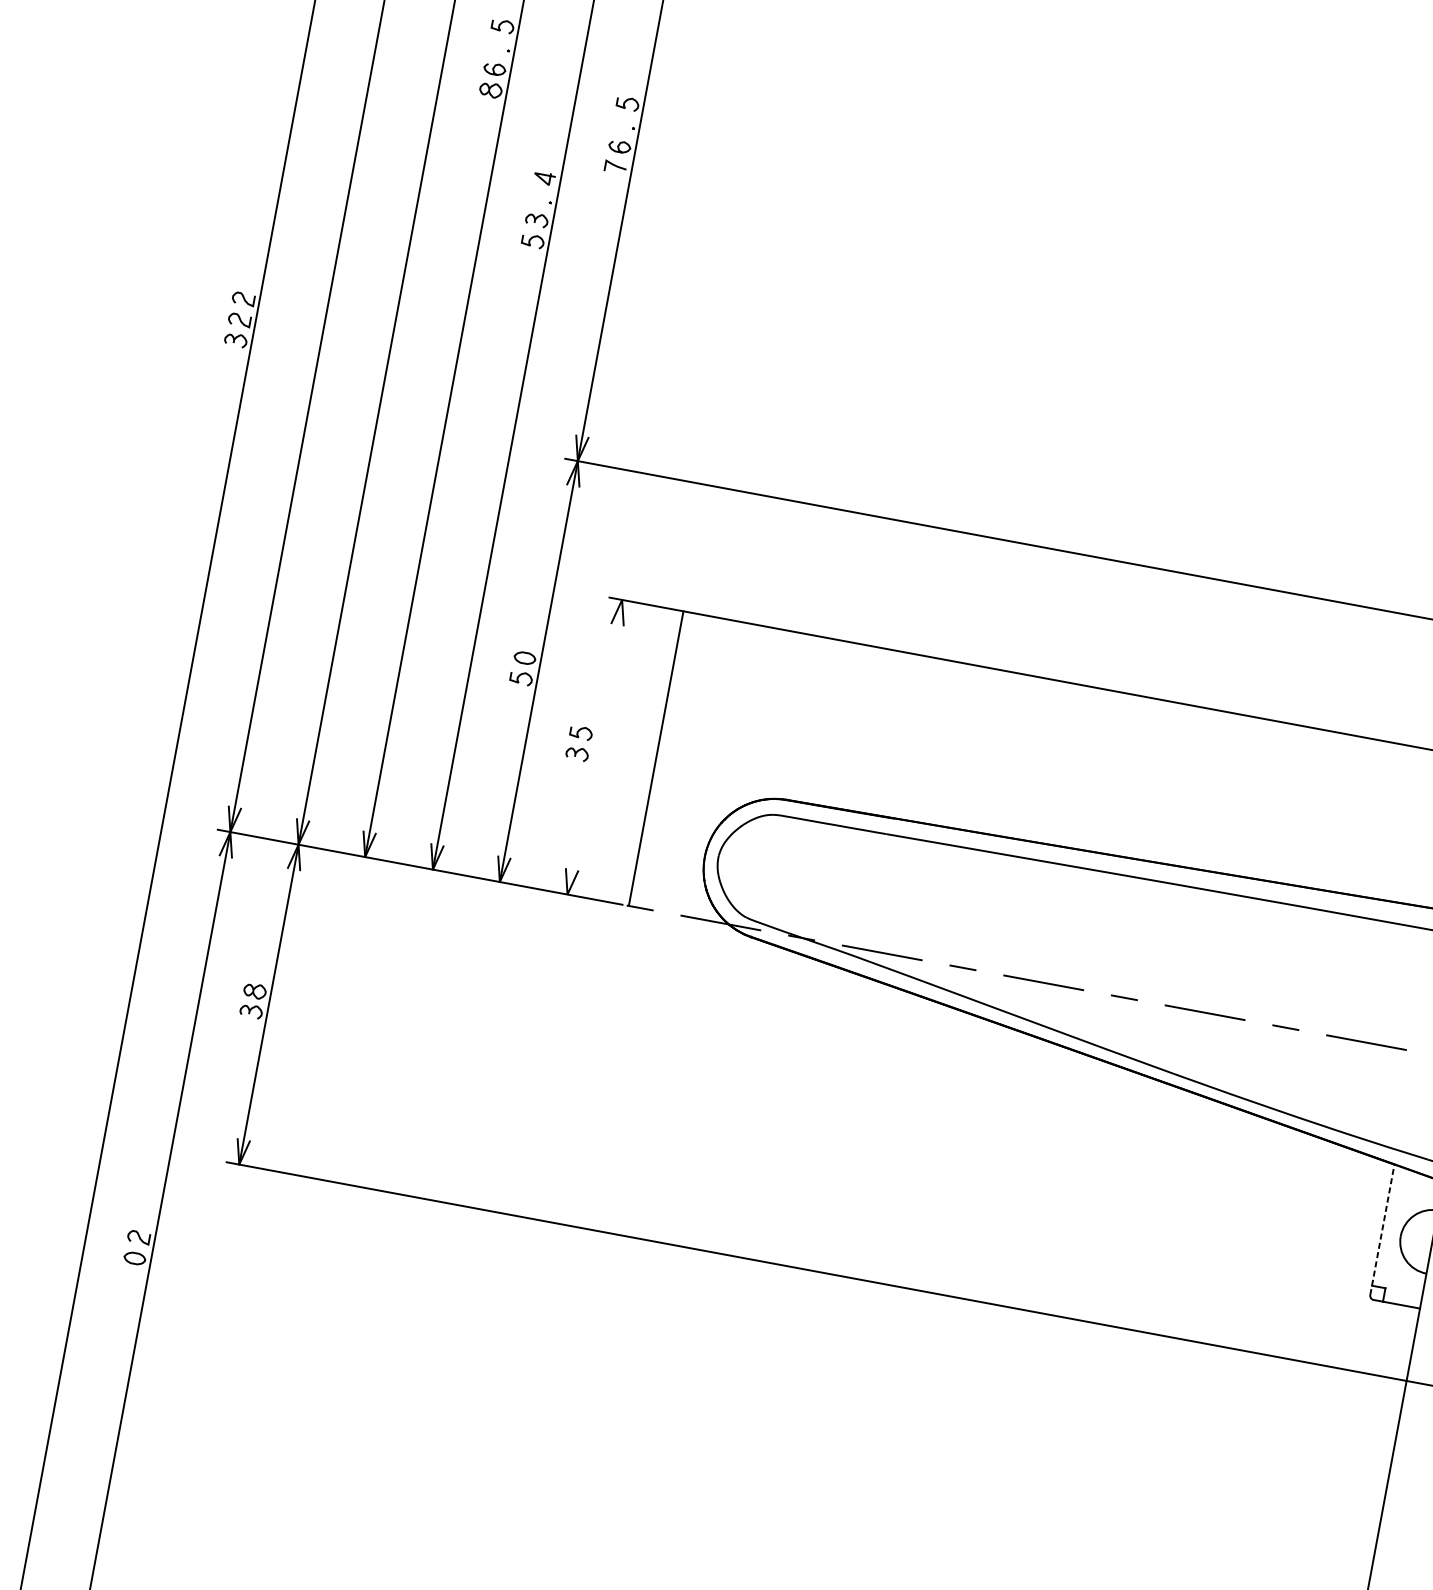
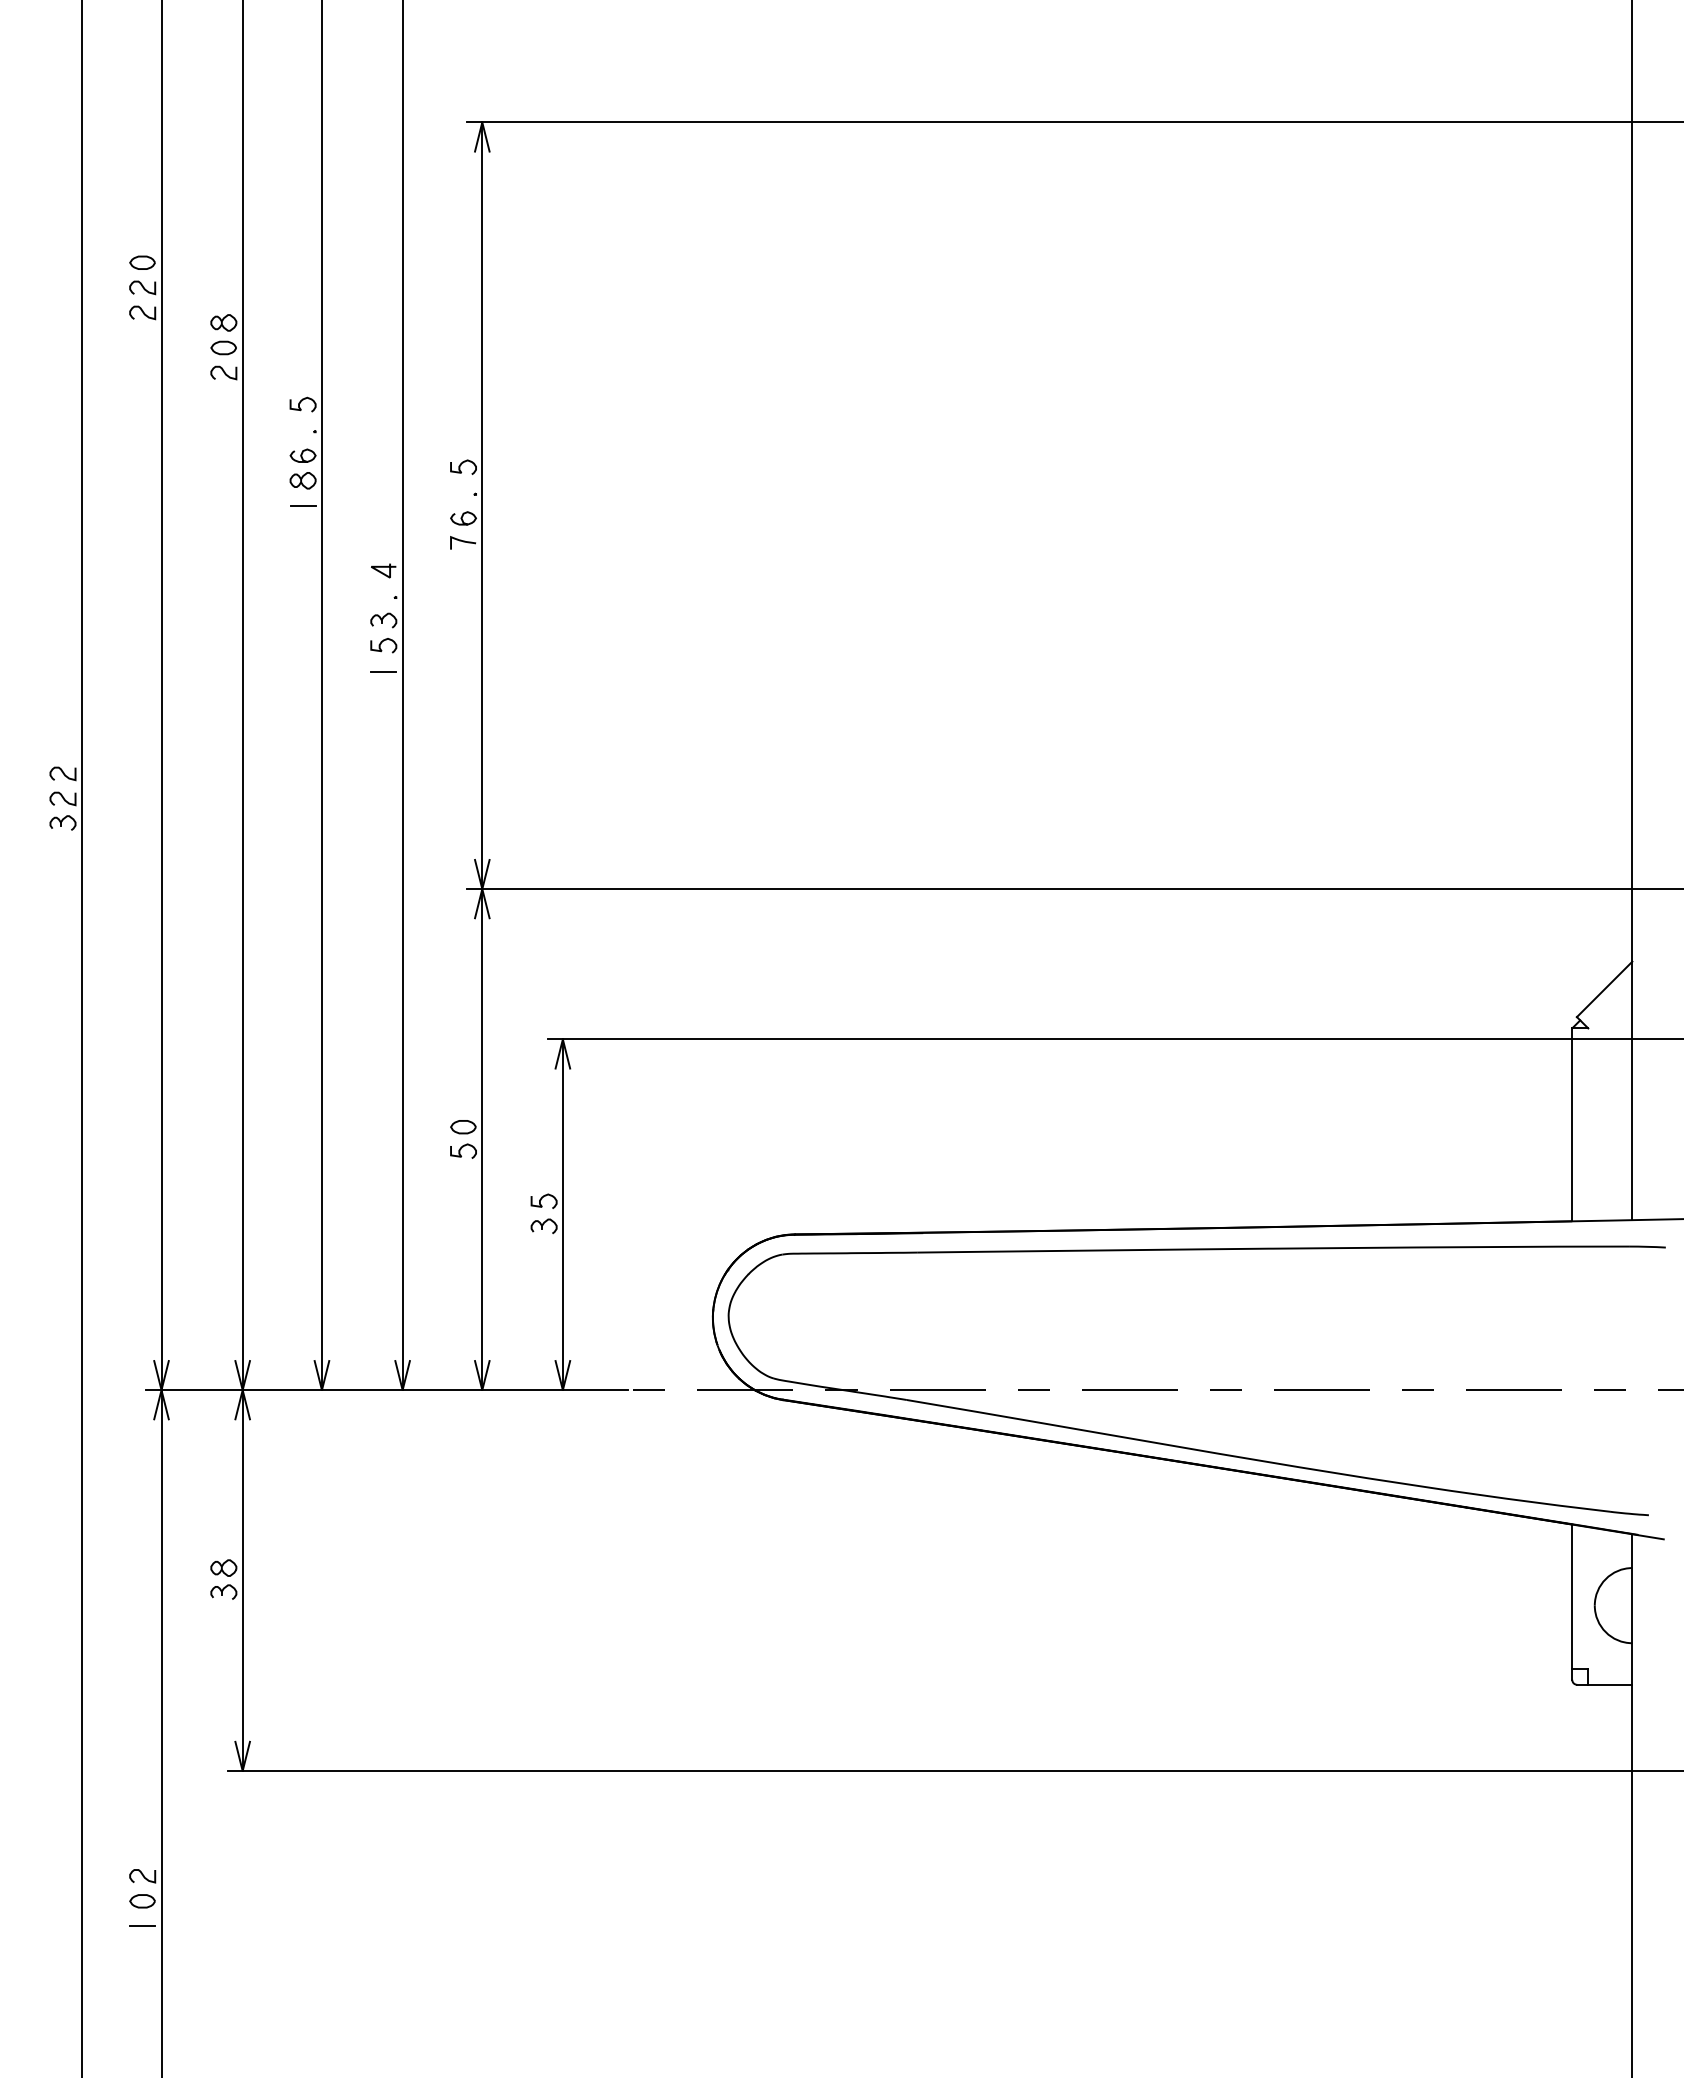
line: (486, 110) -> (302, 505), added
line: (528, 262) -> (383, 671), added
line: (655, 758) -> (562, 1214), moved
line: (1382, 1230) -> (1572, 1602), dashed -> solid
line: (130, 1279) -> (142, 1926), added

